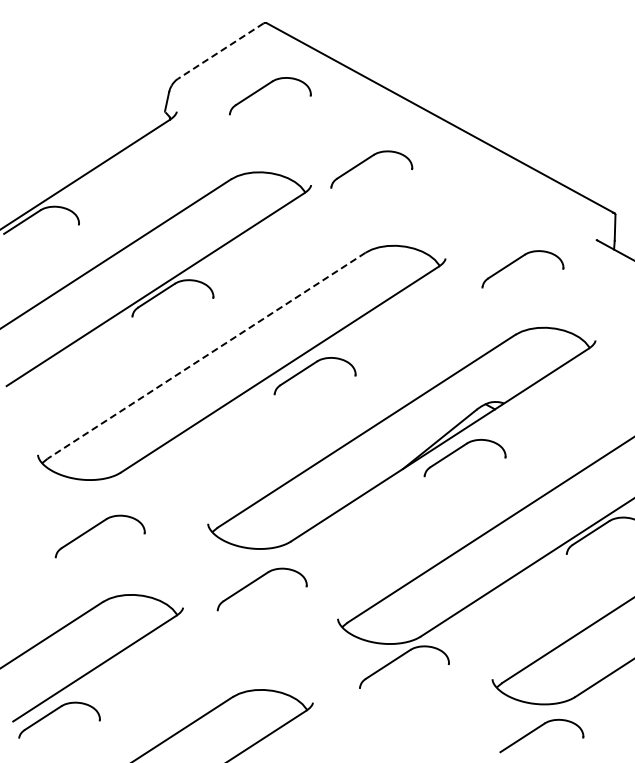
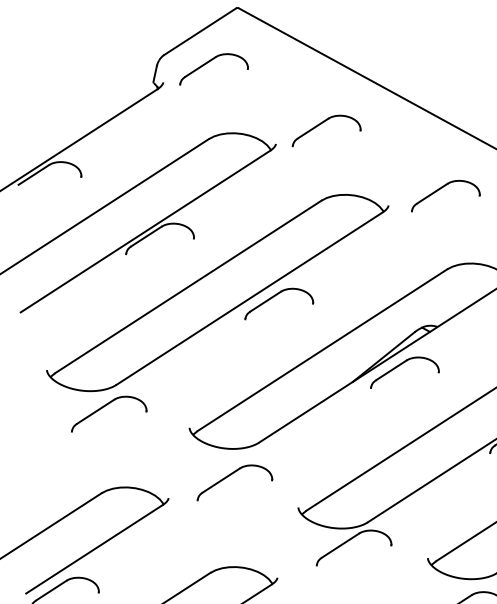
line: (220, 51) -> (199, 31), dashed -> solid
part: (265, 87) -> (209, 62), moved
part: (516, 261) -> (440, 189), moved
line: (206, 356) -> (188, 287), dashed -> solid
part: (95, 527) -> (105, 406), moved

